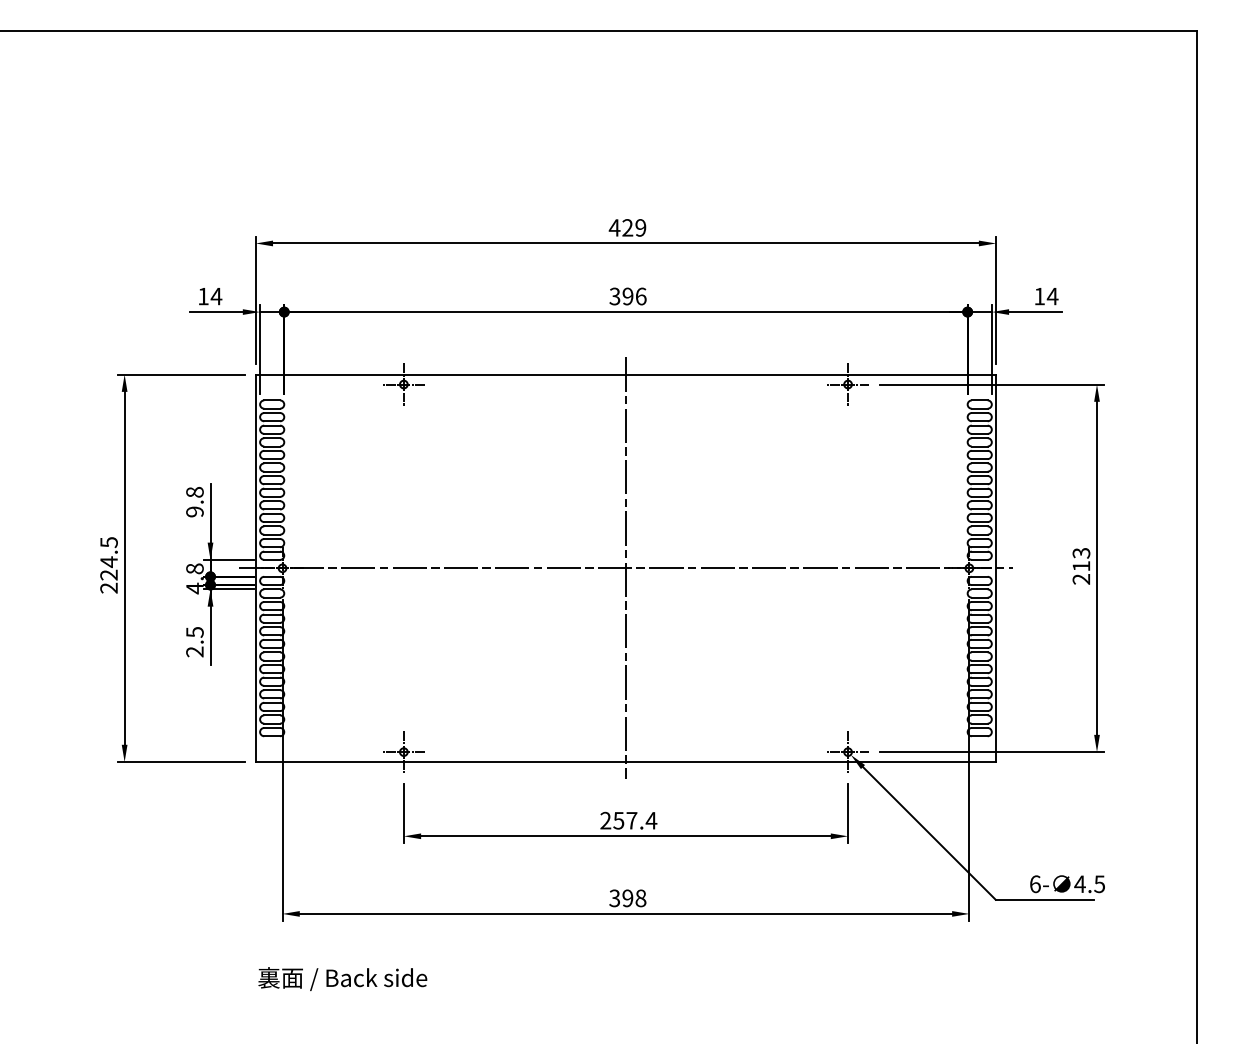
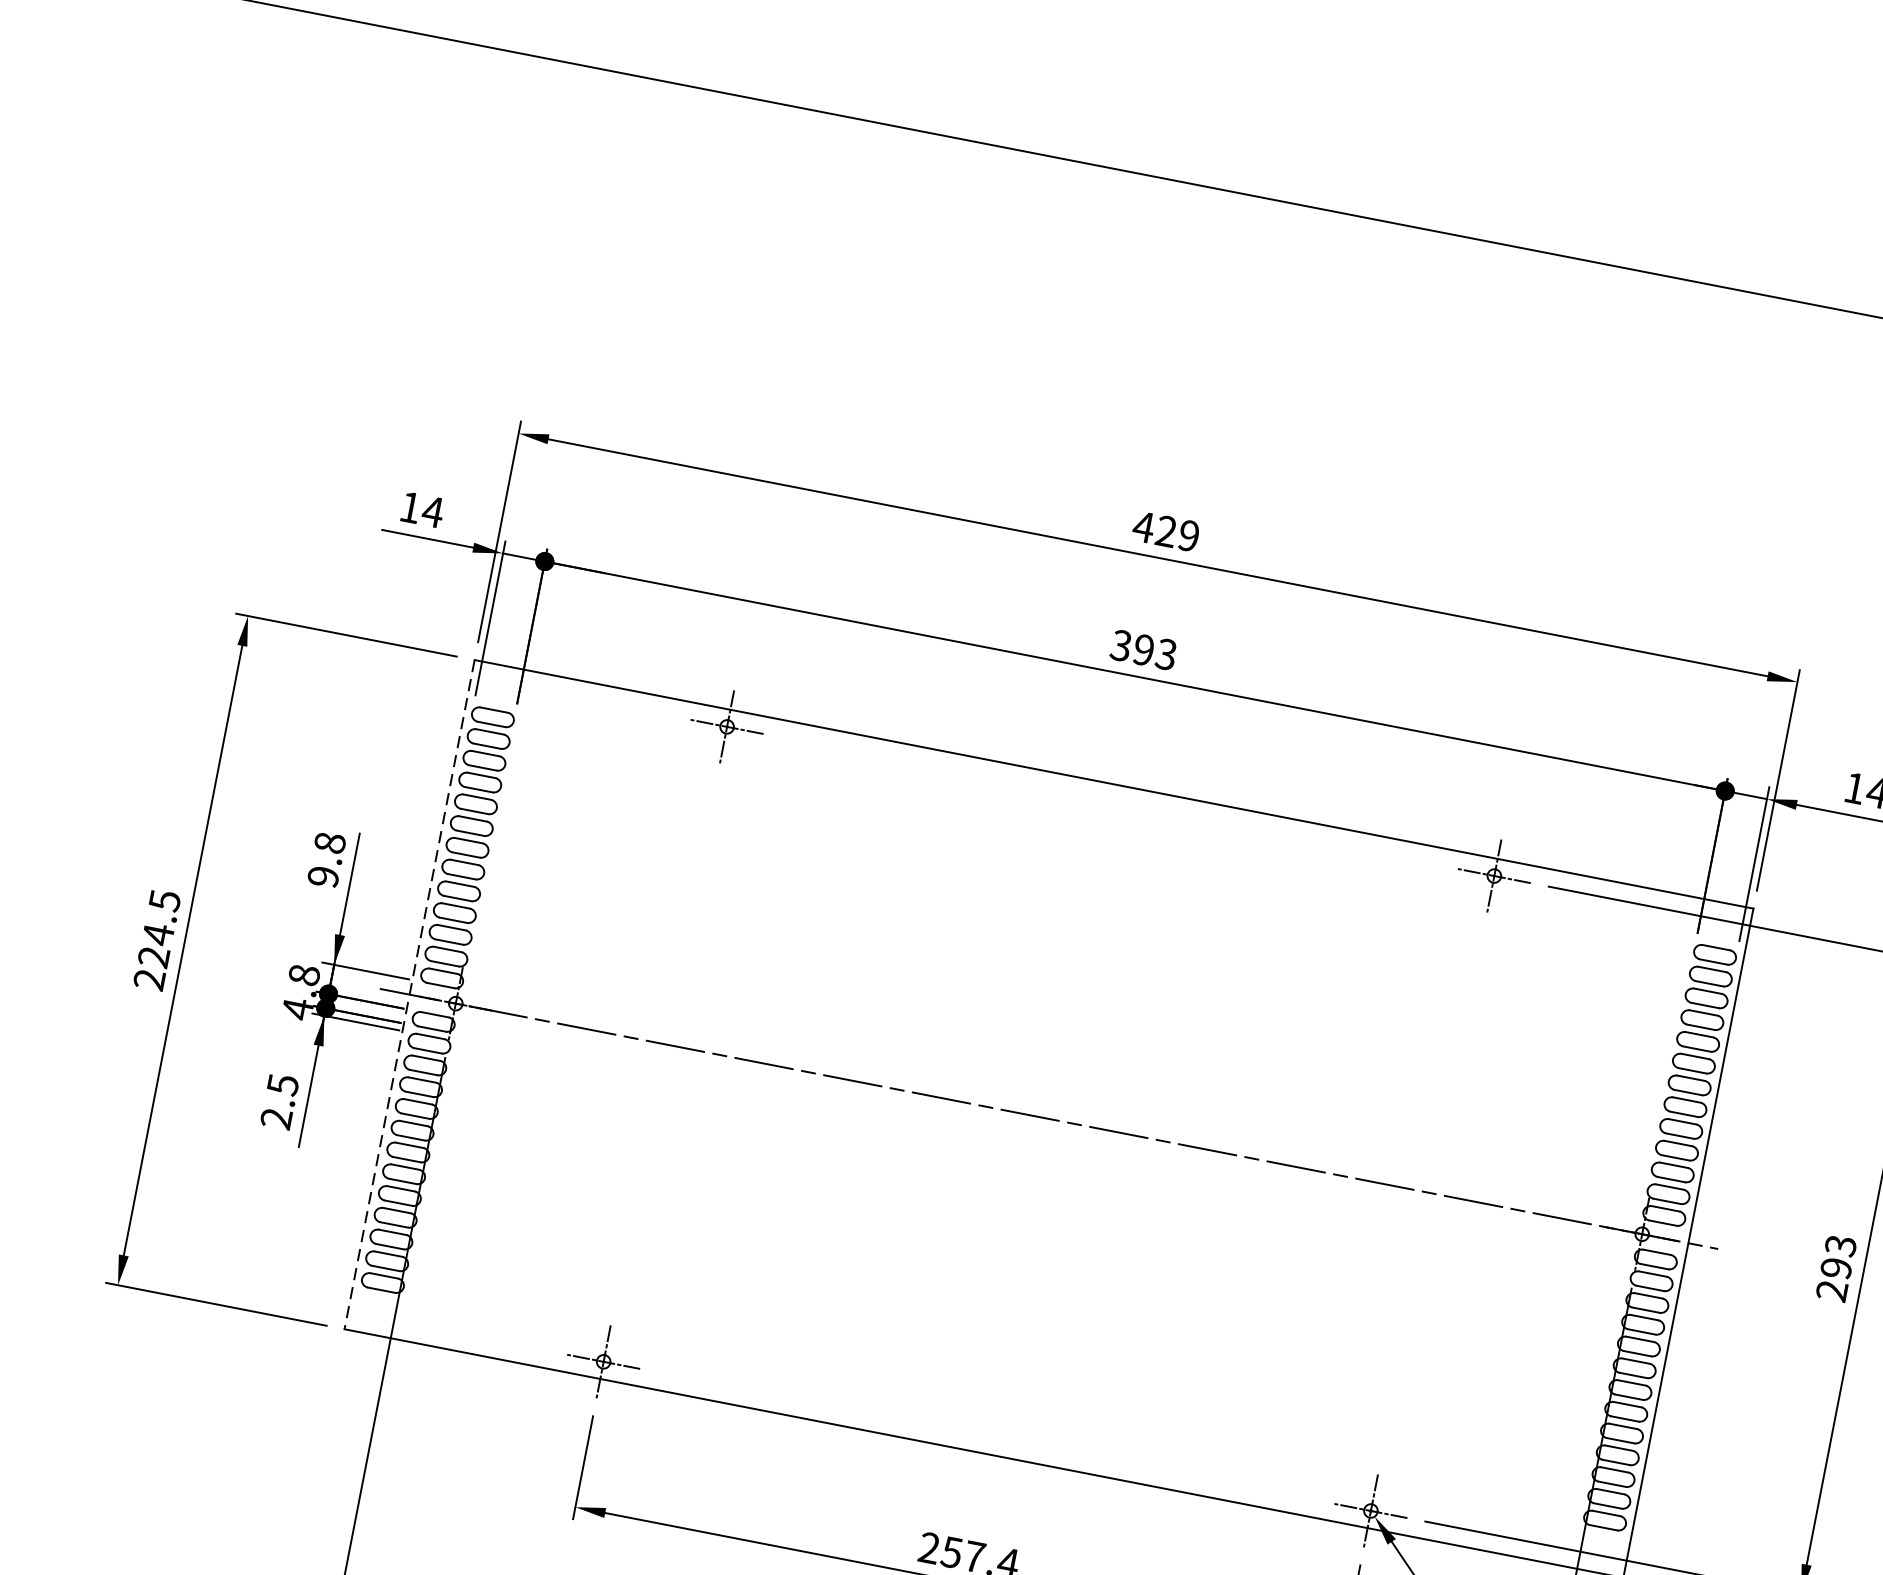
text: (640, 296) -> (1165, 654), 396 -> 393
text: (1081, 566) -> (1836, 1268), 213 -> 293
line: (255, 568) -> (409, 994), solid -> dashed
line: (625, 568) -> (1048, 1119), removed

